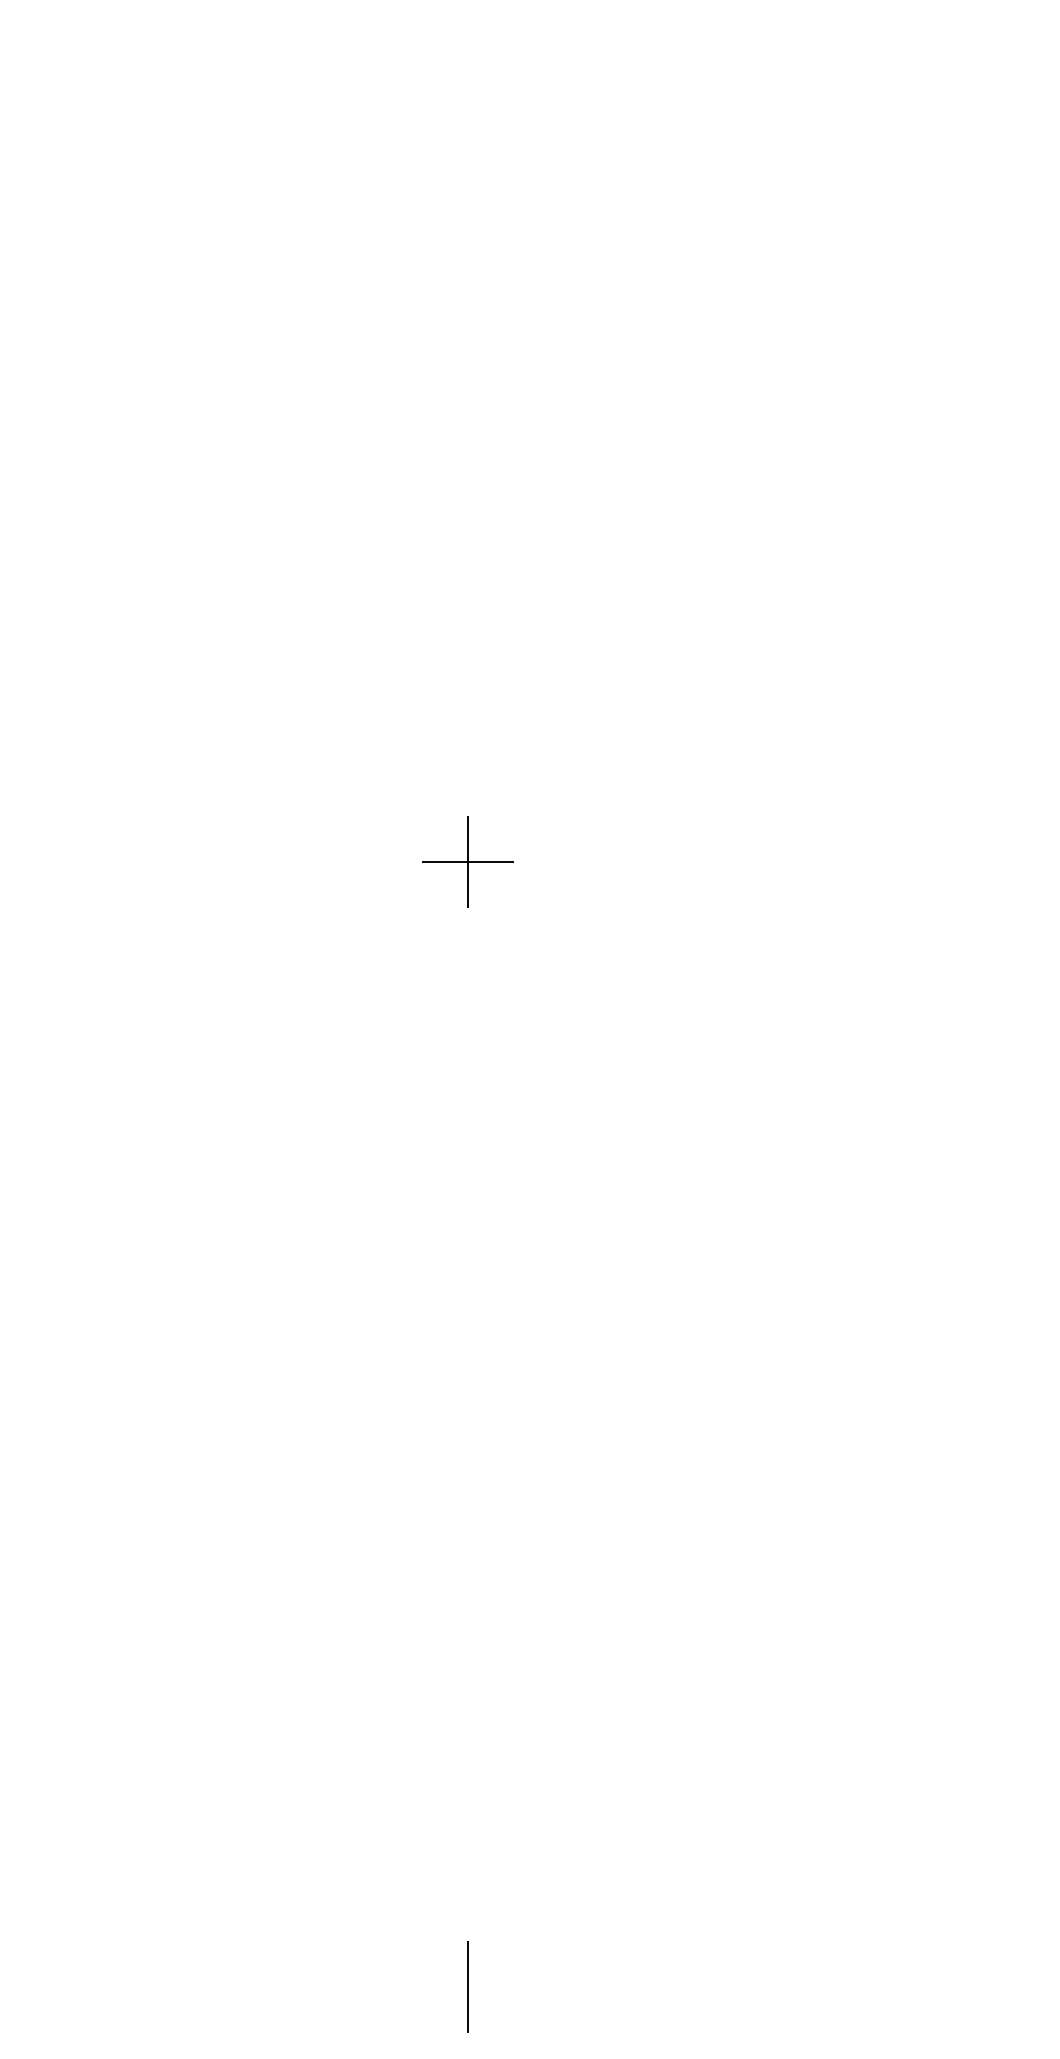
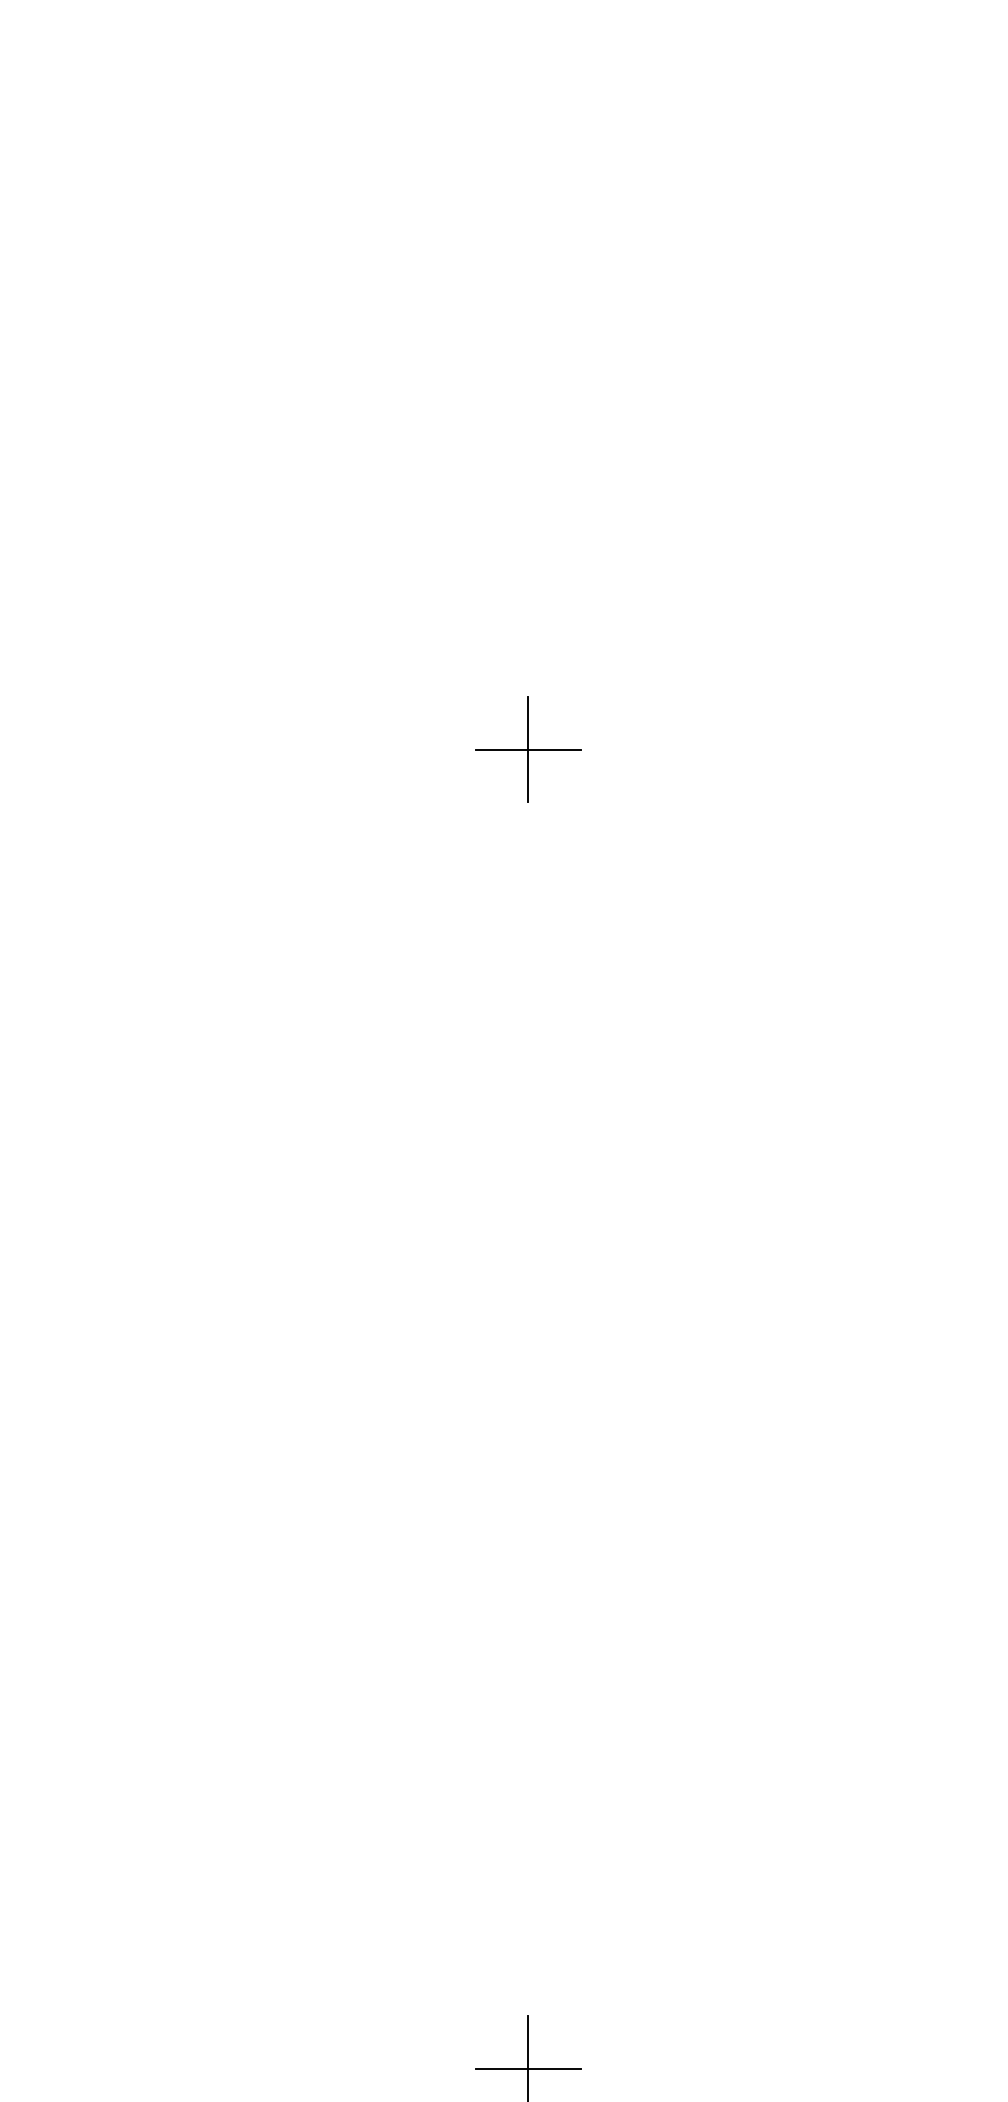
line: (468, 1986) -> (528, 2068), added

